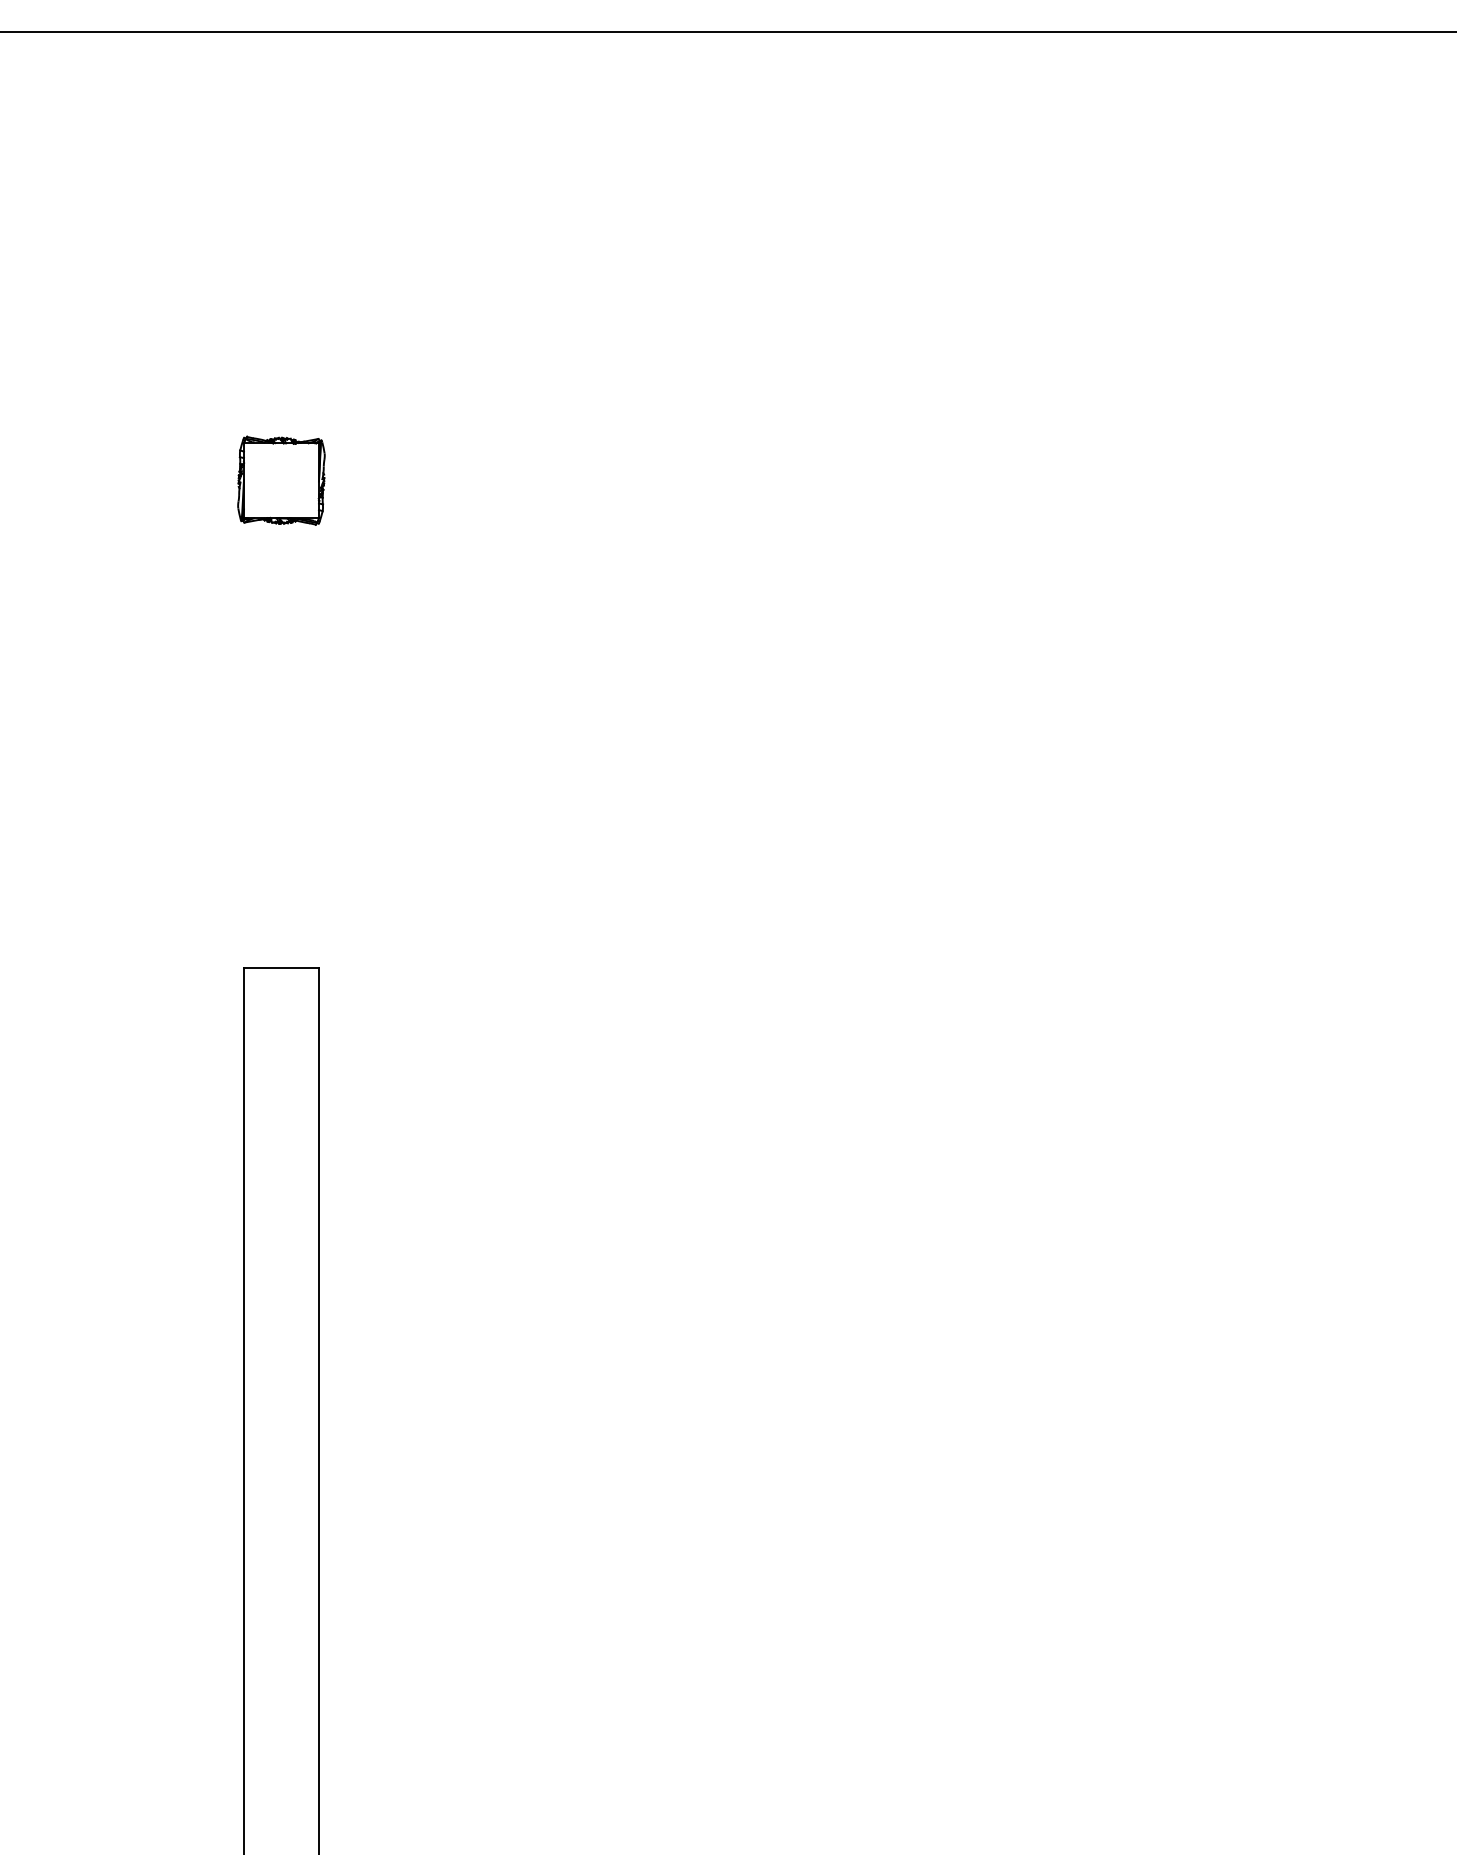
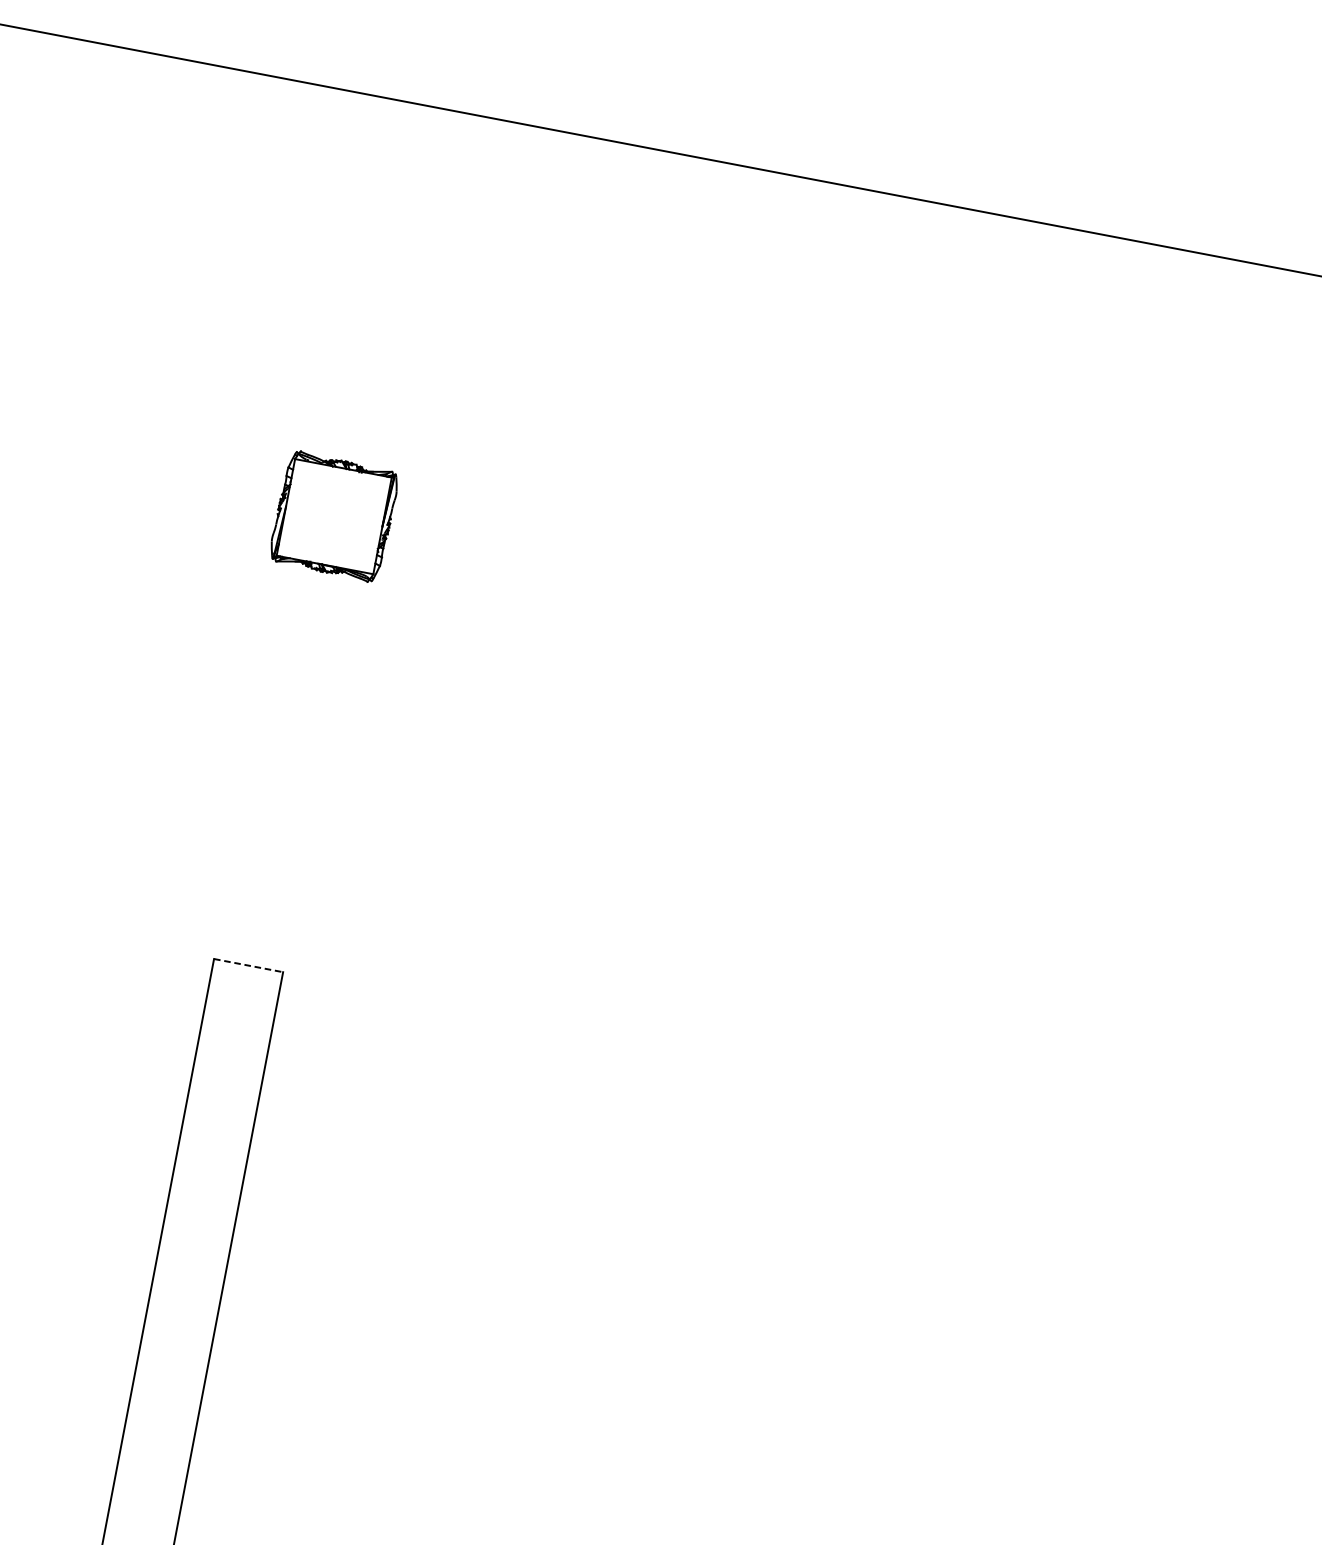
part: (281, 480) -> (334, 516), size x1.4
line: (281, 968) -> (248, 965), solid -> dashed

